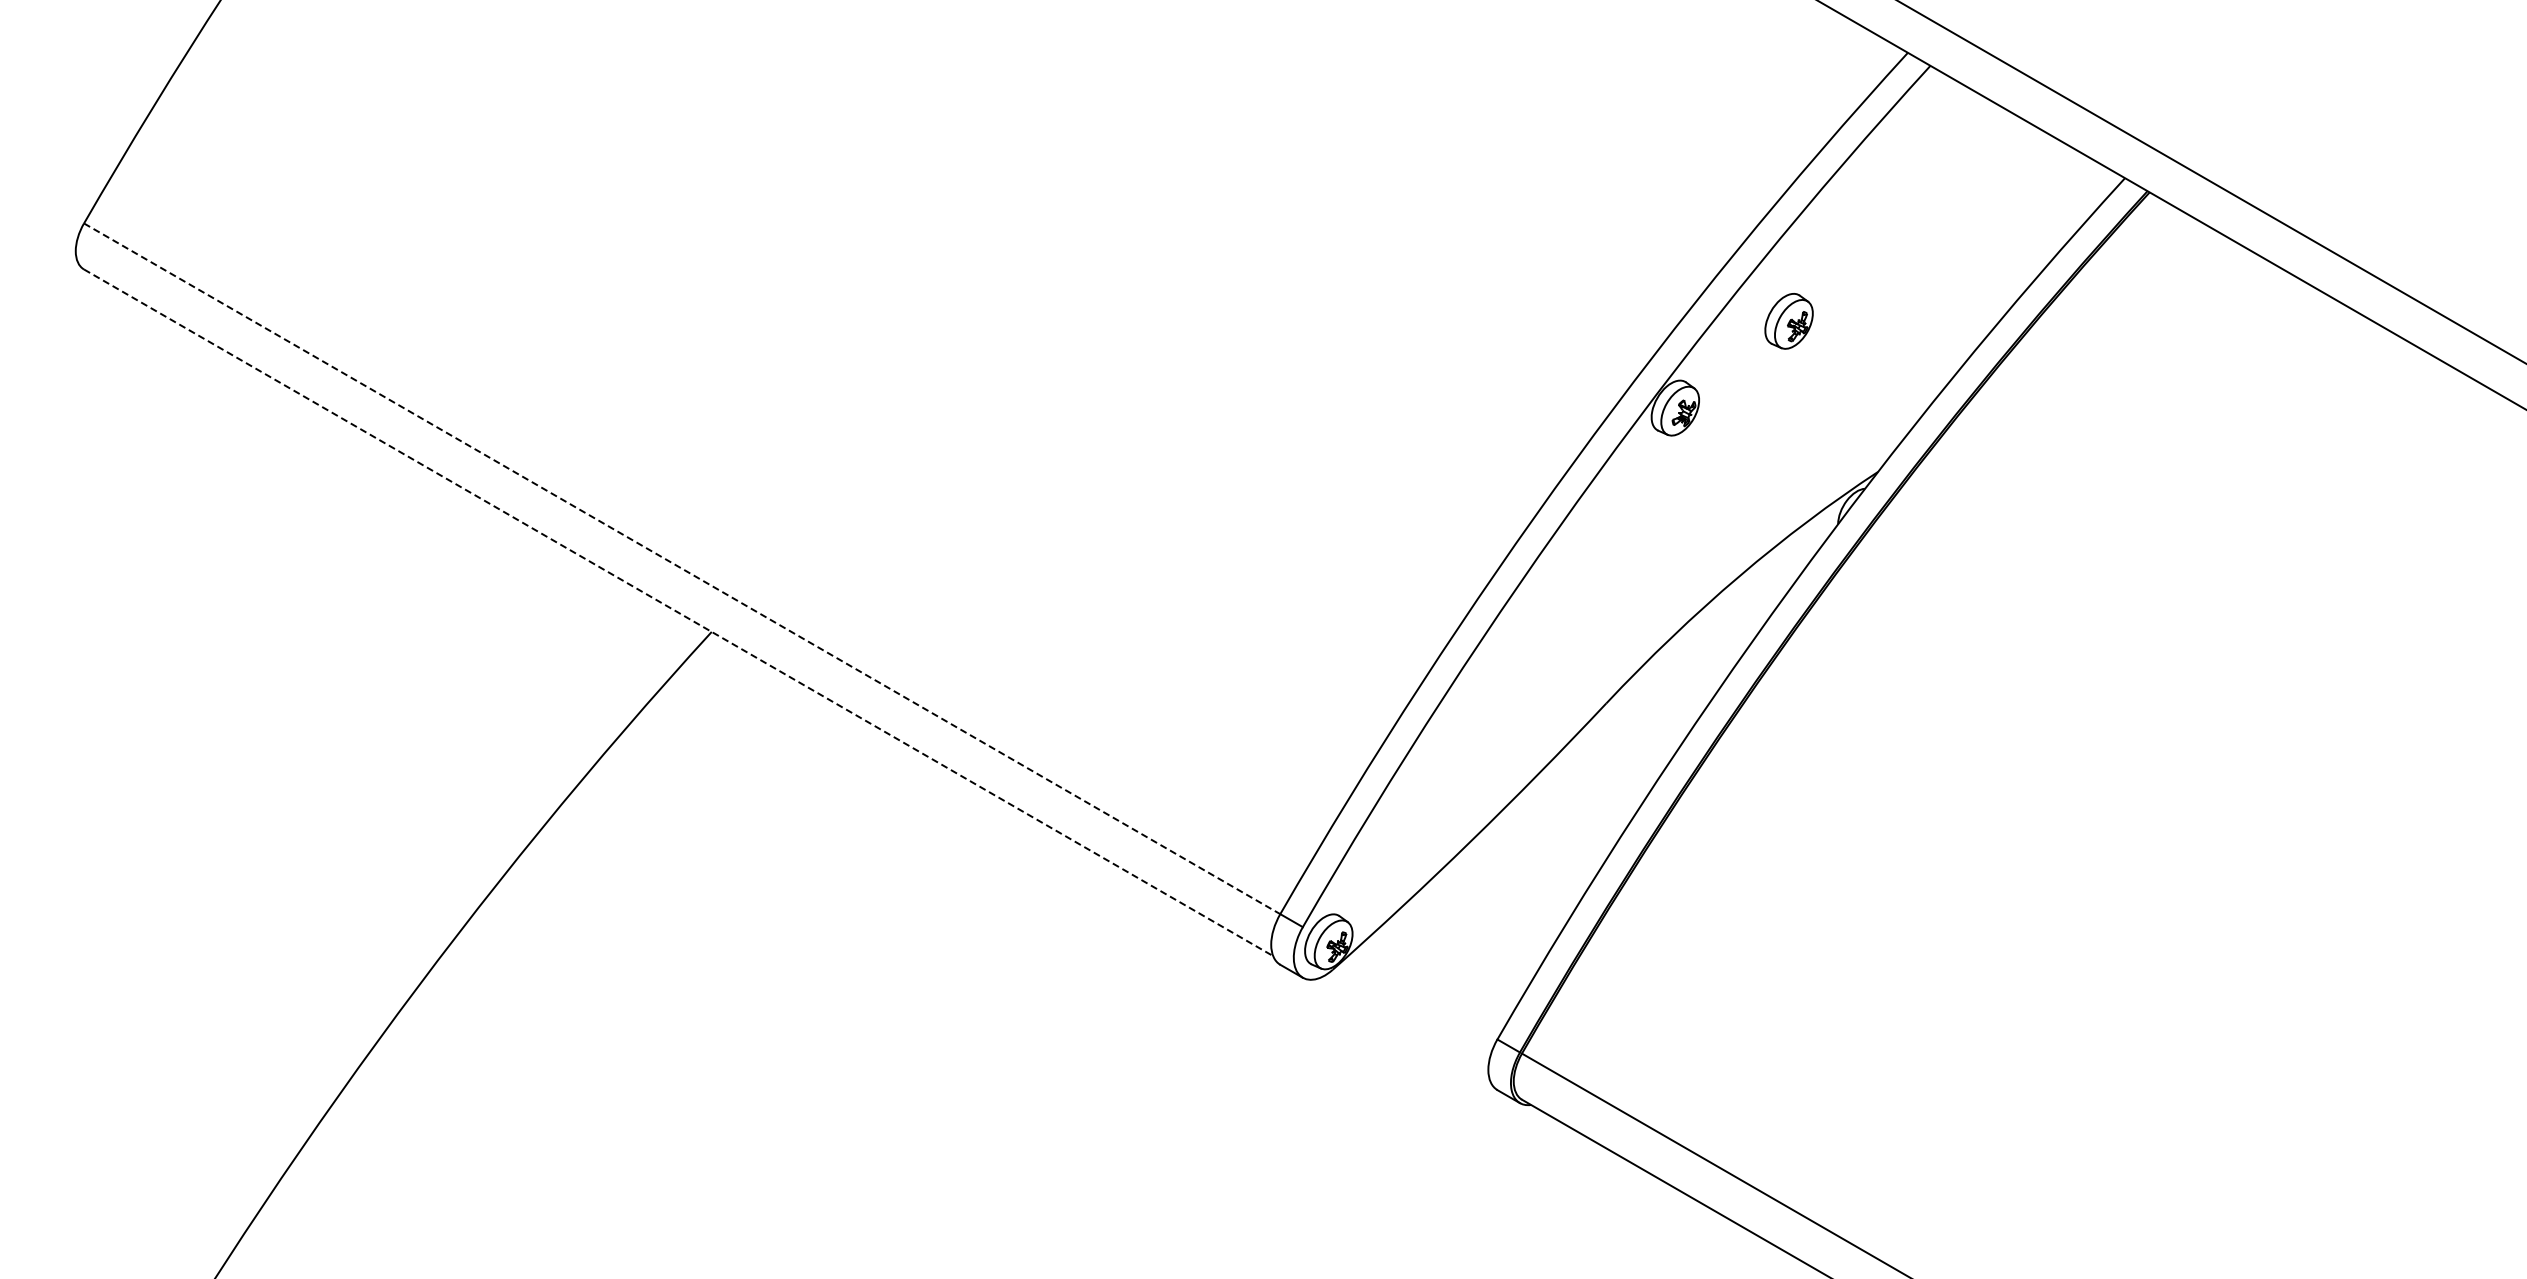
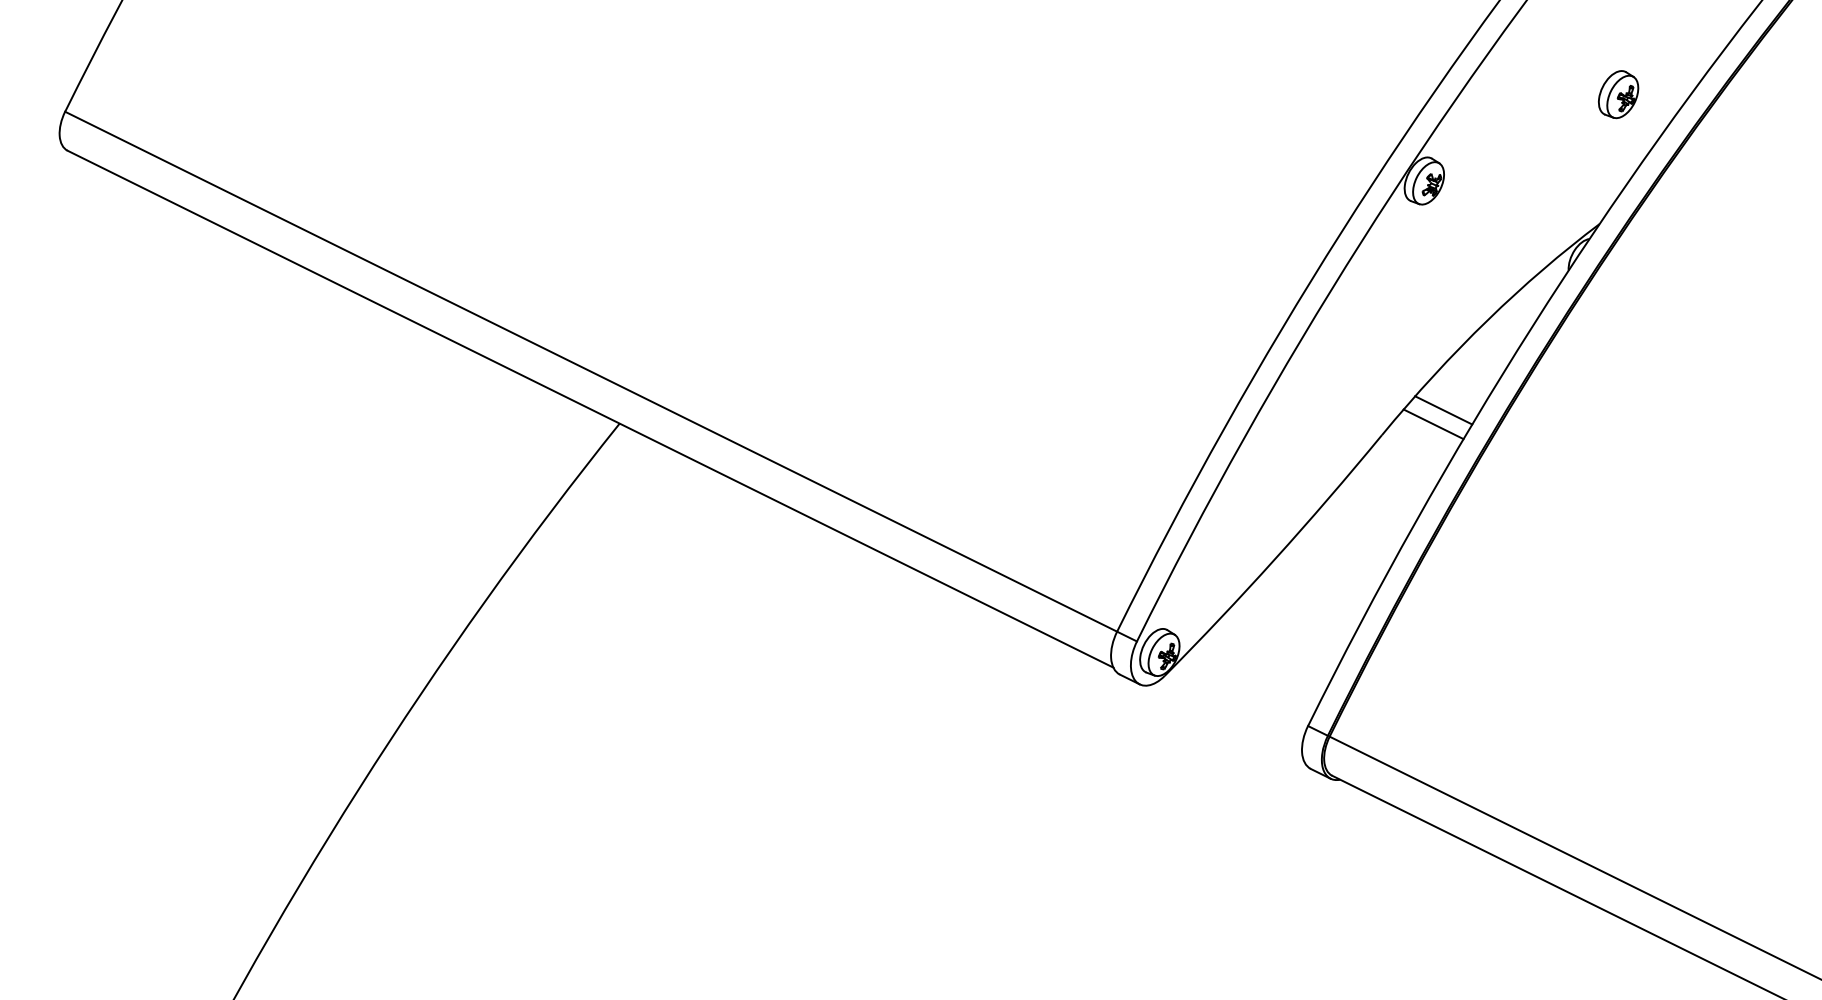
part: (1788, 321) -> (1618, 94), moved
line: (682, 568) -> (591, 371), dashed -> solid
line: (678, 612) -> (590, 408), dashed -> solid
line: (1680, 678) -> (1443, 409), added
line: (1667, 694) -> (1433, 424), added

